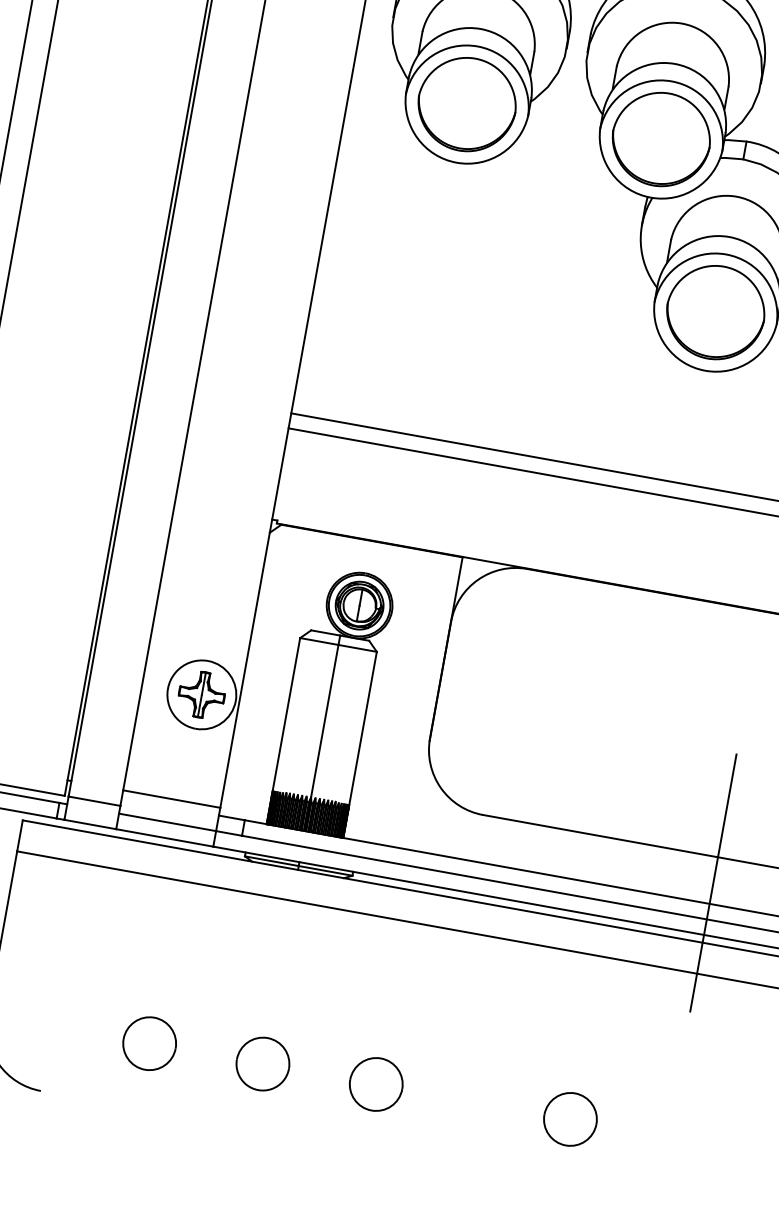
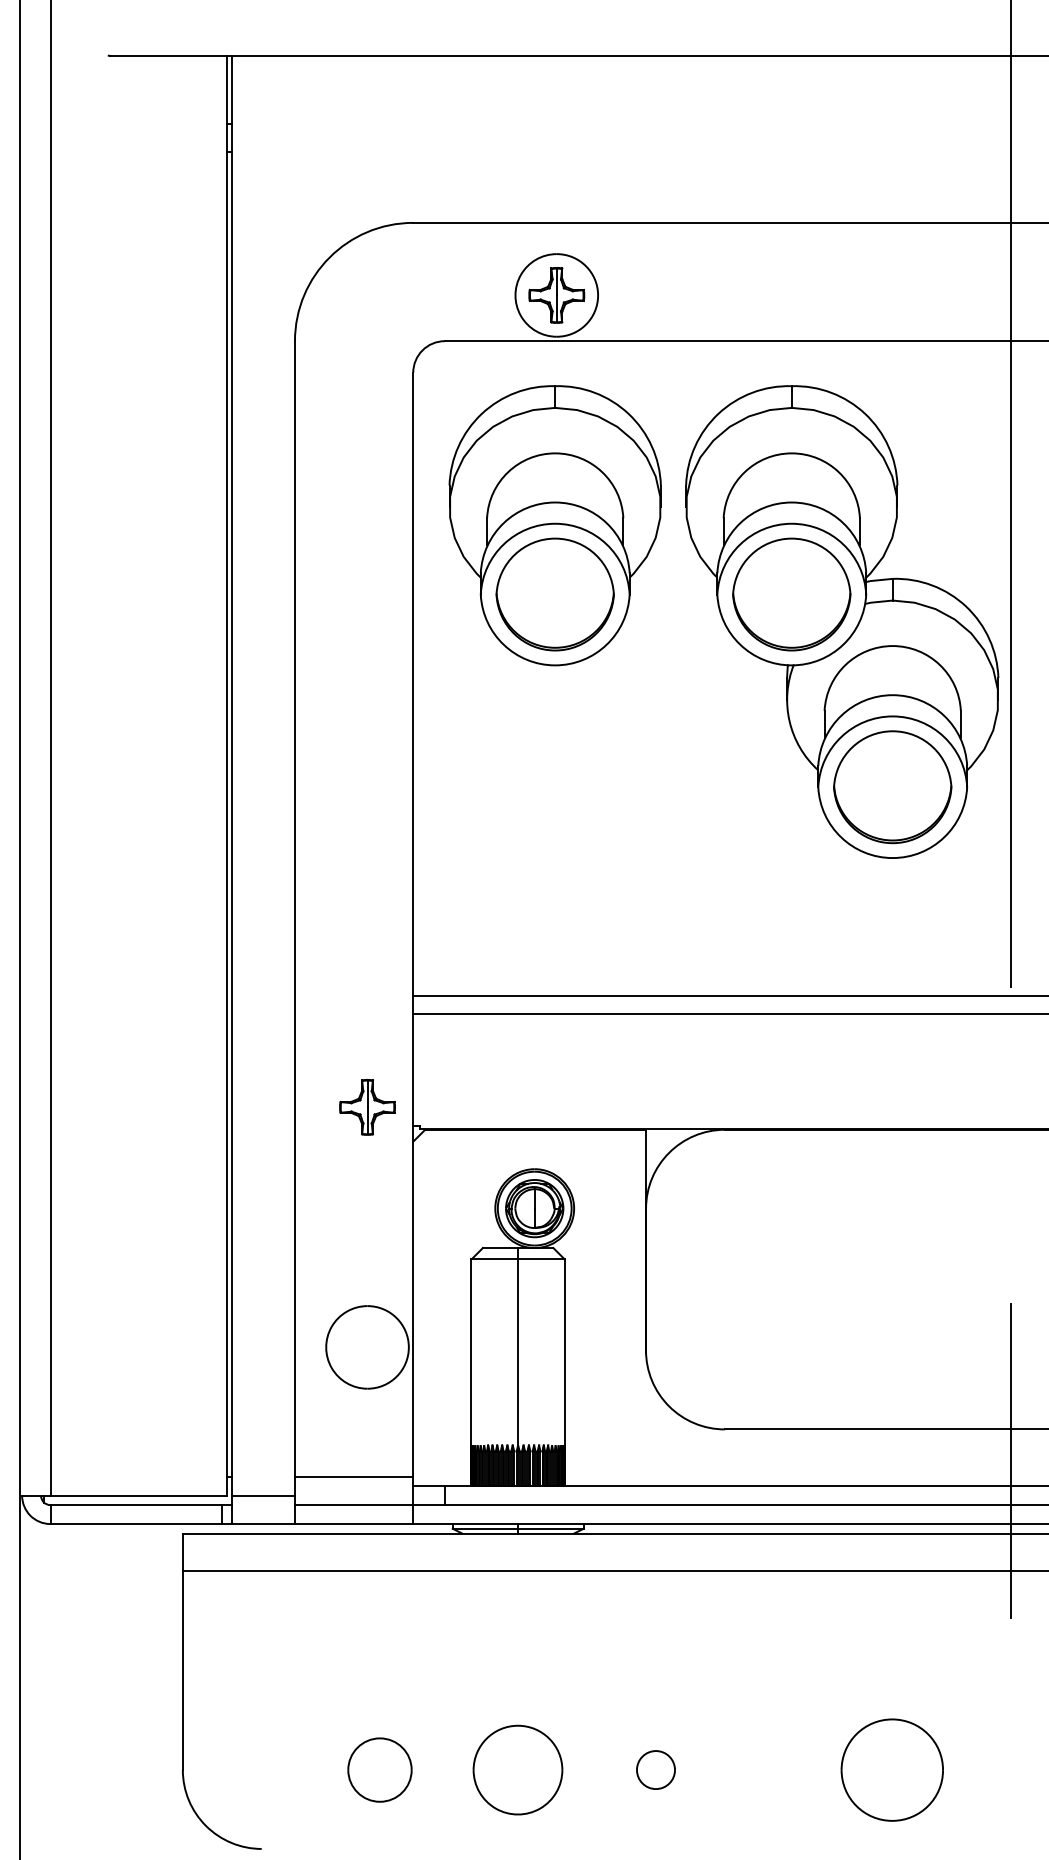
part: (201, 694) -> (367, 1107), moved
part: (262, 1063) -> (517, 1769), size x1.4
part: (375, 1083) -> (655, 1769), size x0.6
part: (570, 1118) -> (892, 1769), size x1.6

